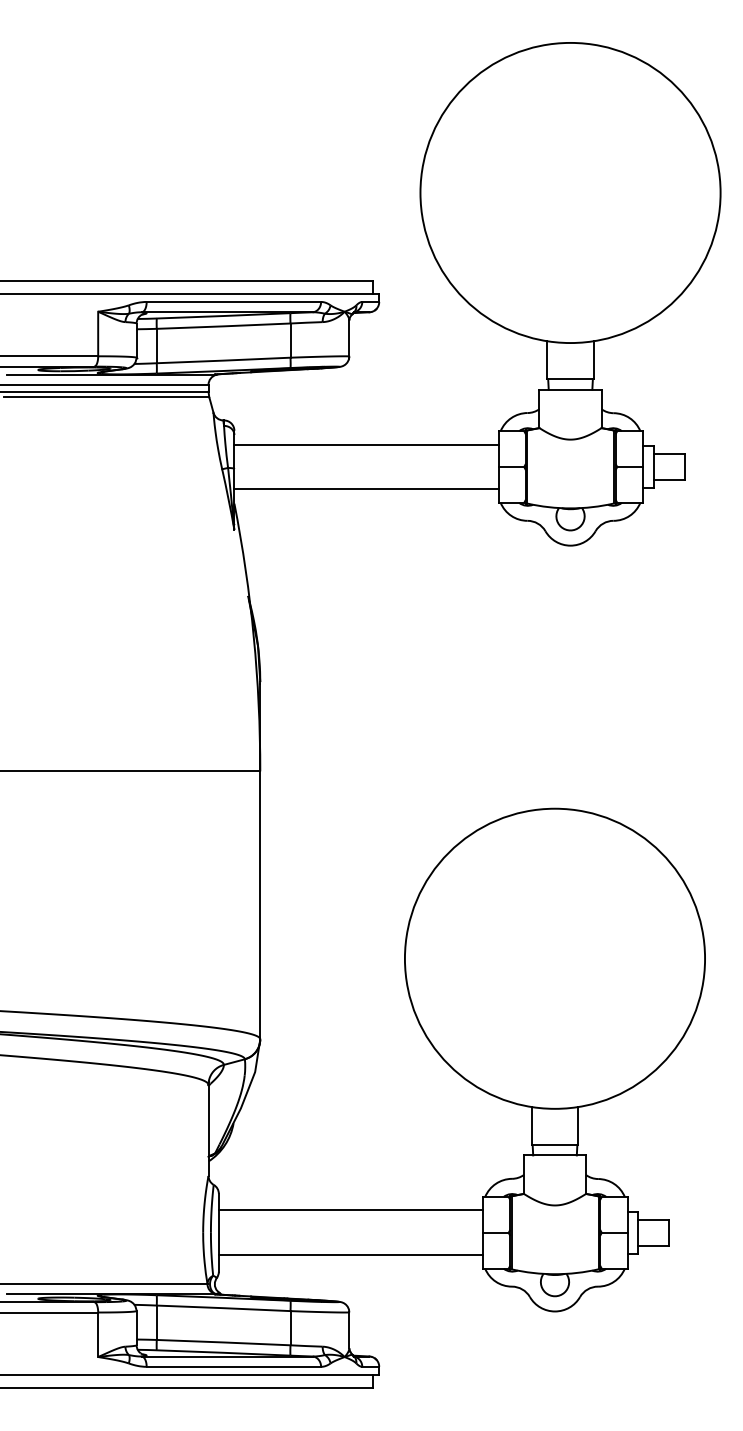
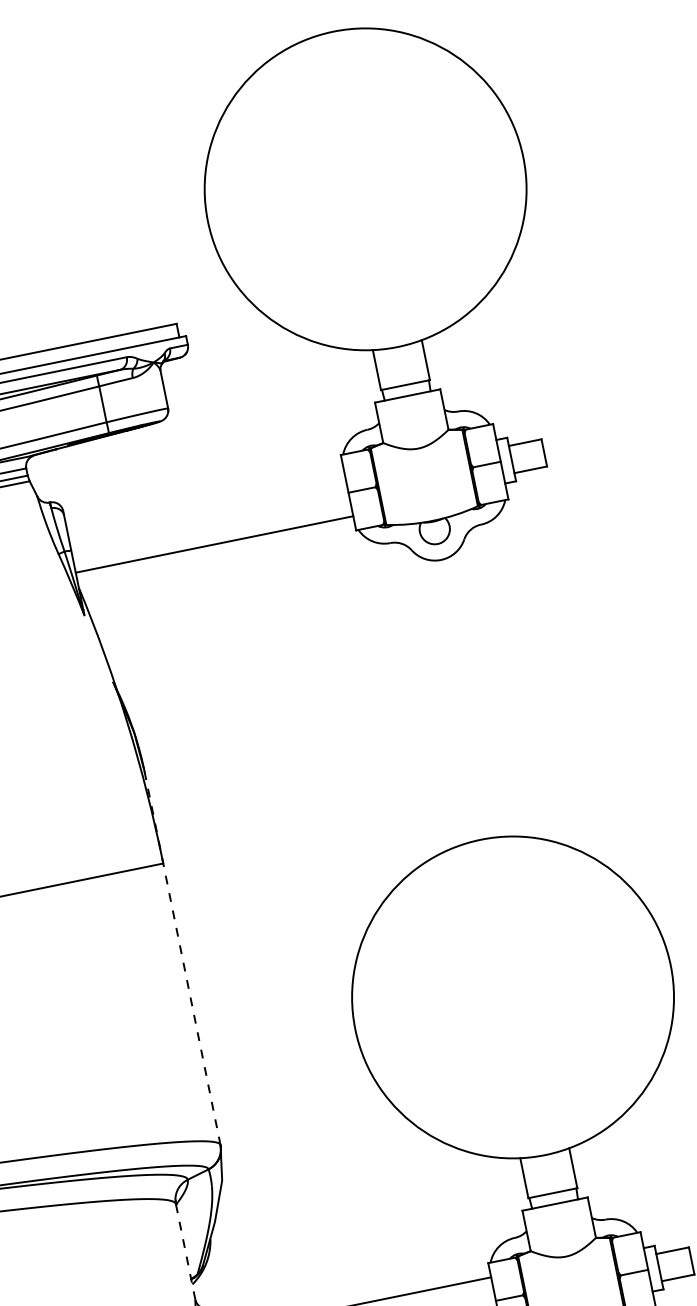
line: (366, 444) -> (205, 497), removed
line: (260, 861) -> (182, 958), solid -> dashed
line: (208, 1131) -> (185, 1253), solid -> dashed

